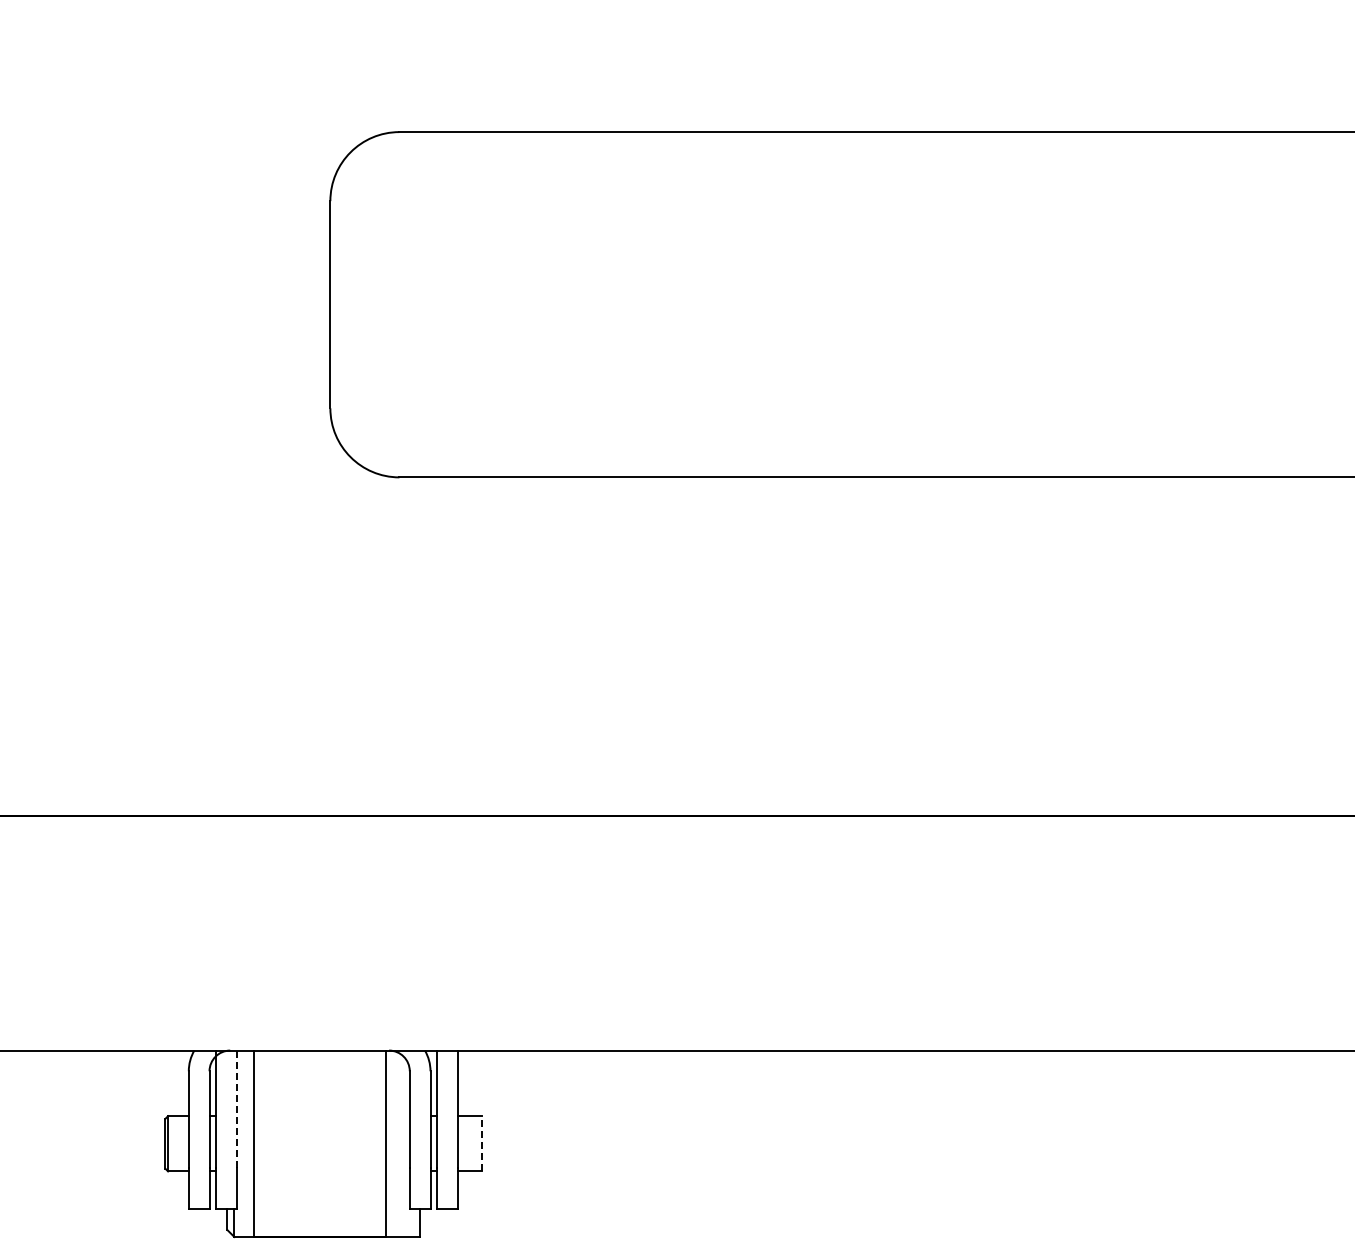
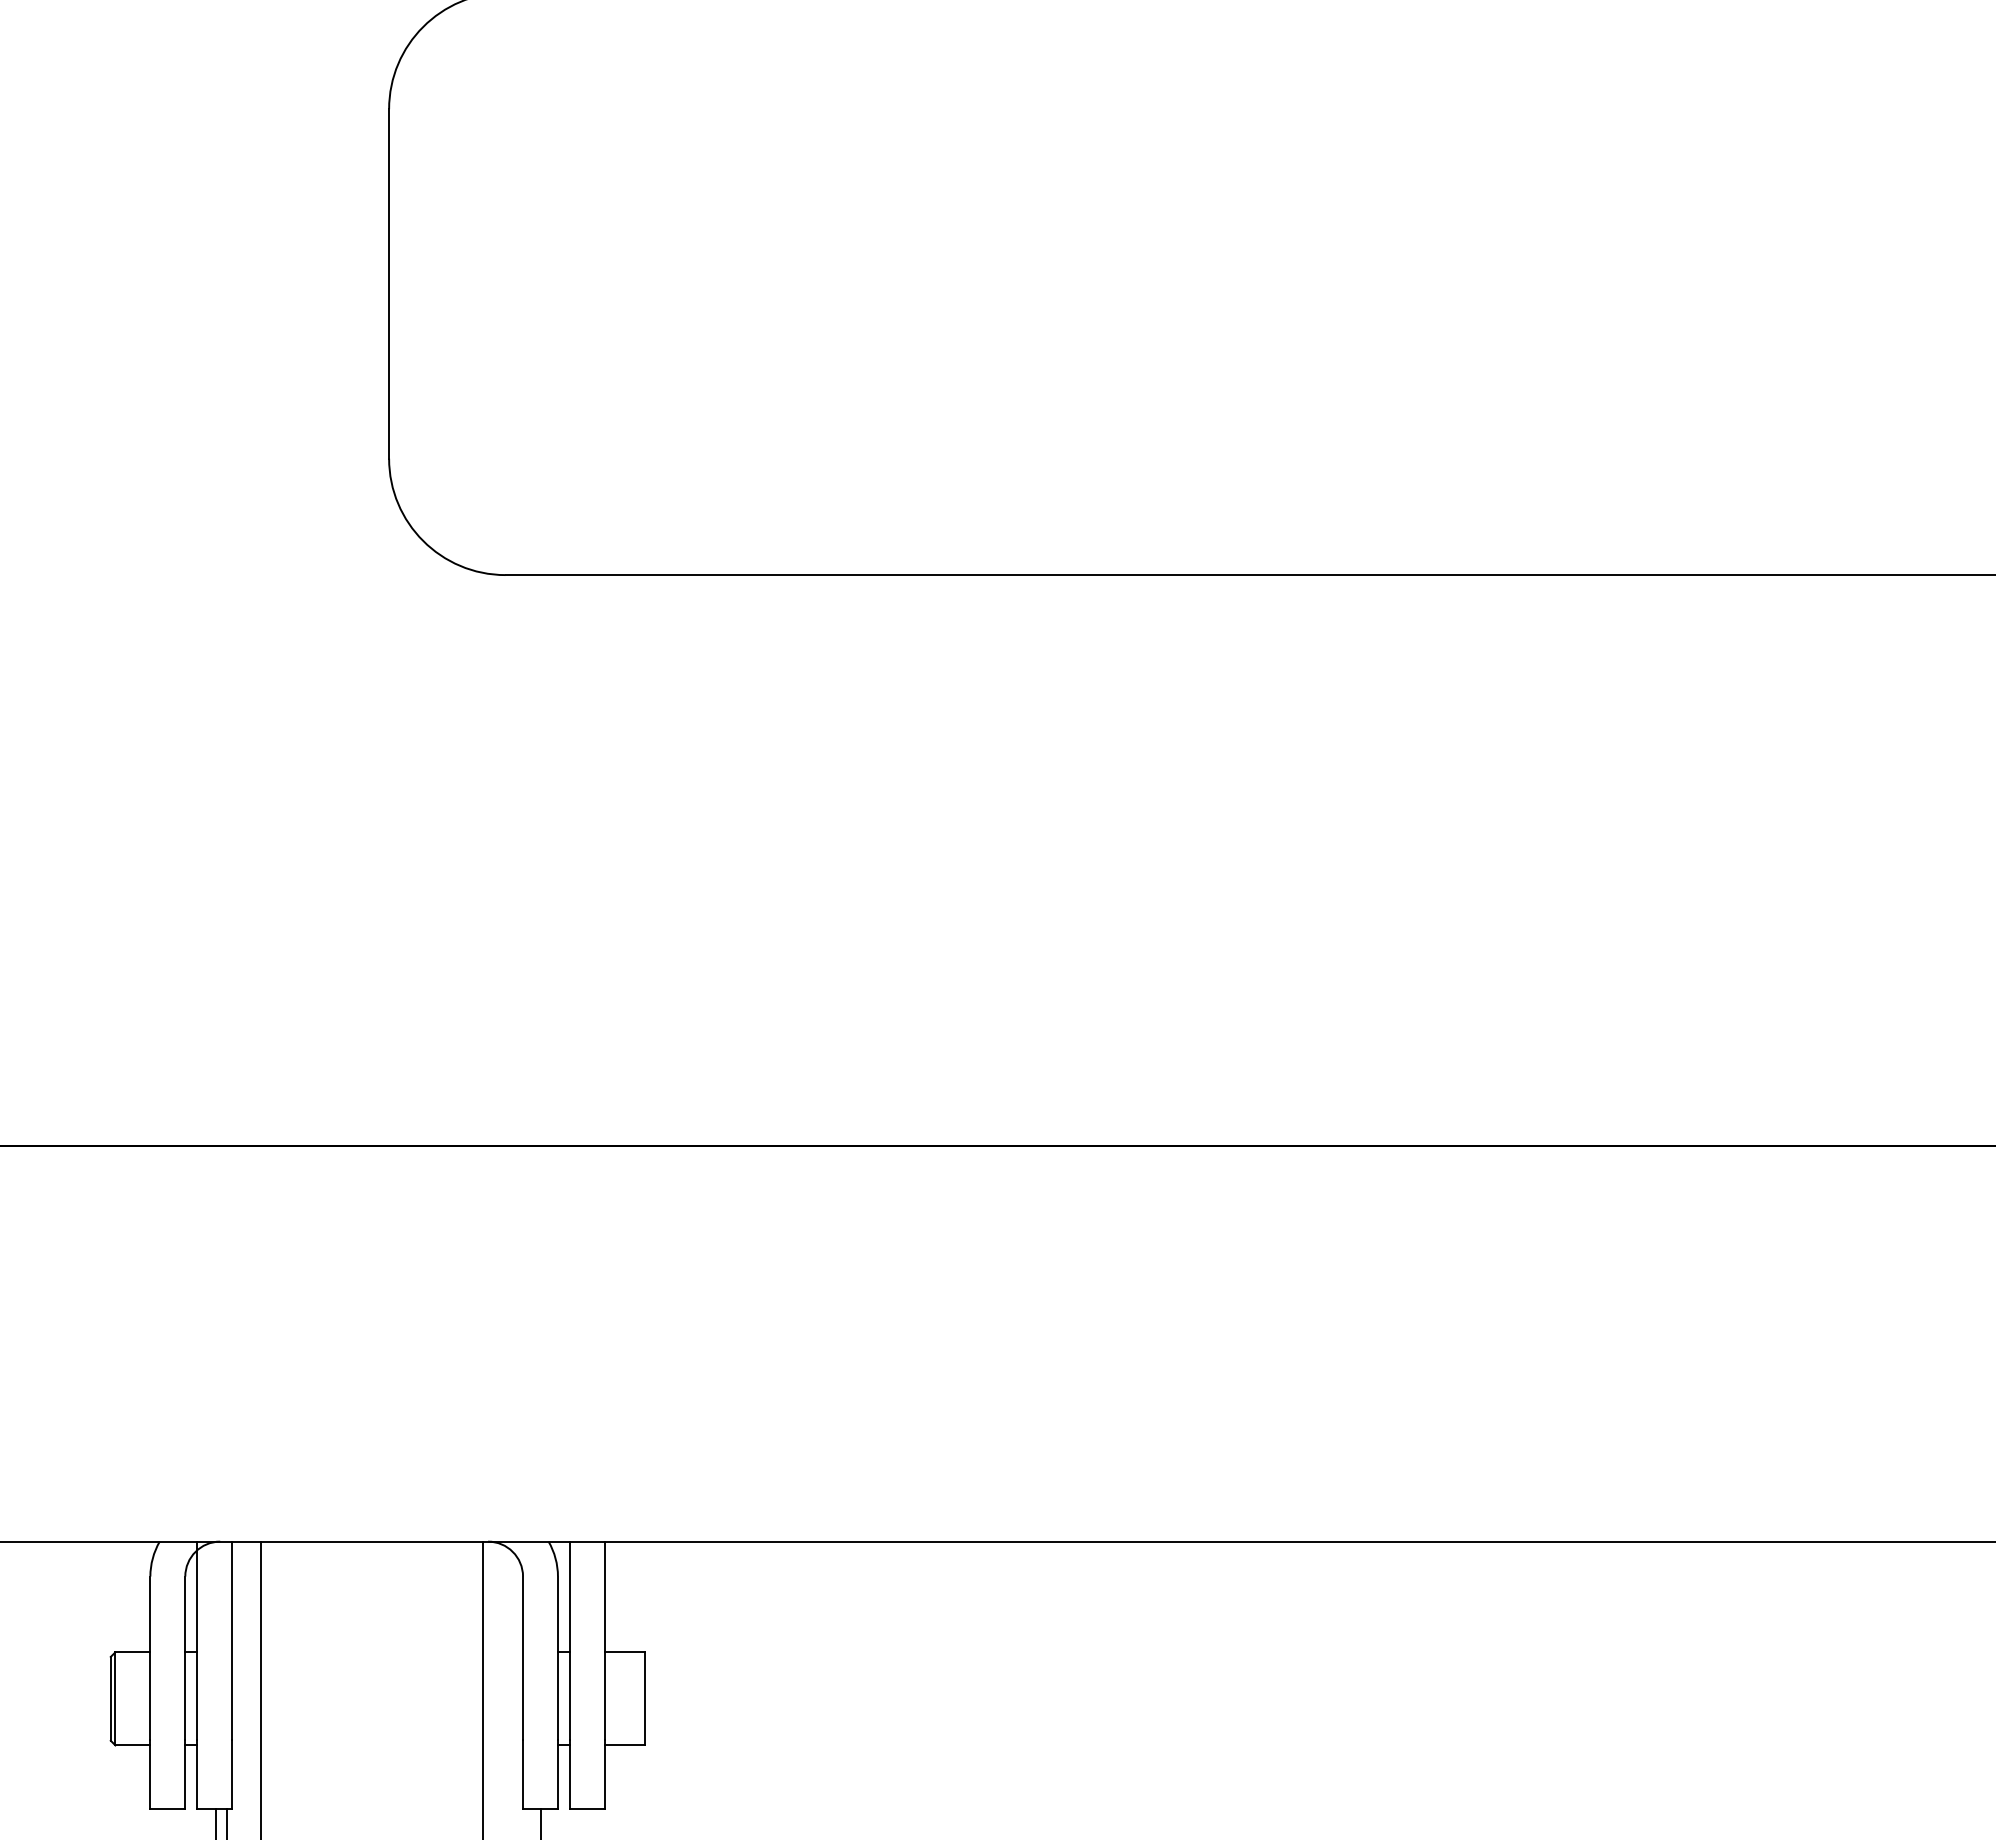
line: (237, 1109) -> (232, 1641), dashed -> solid
line: (482, 1143) -> (645, 1698), dashed -> solid

